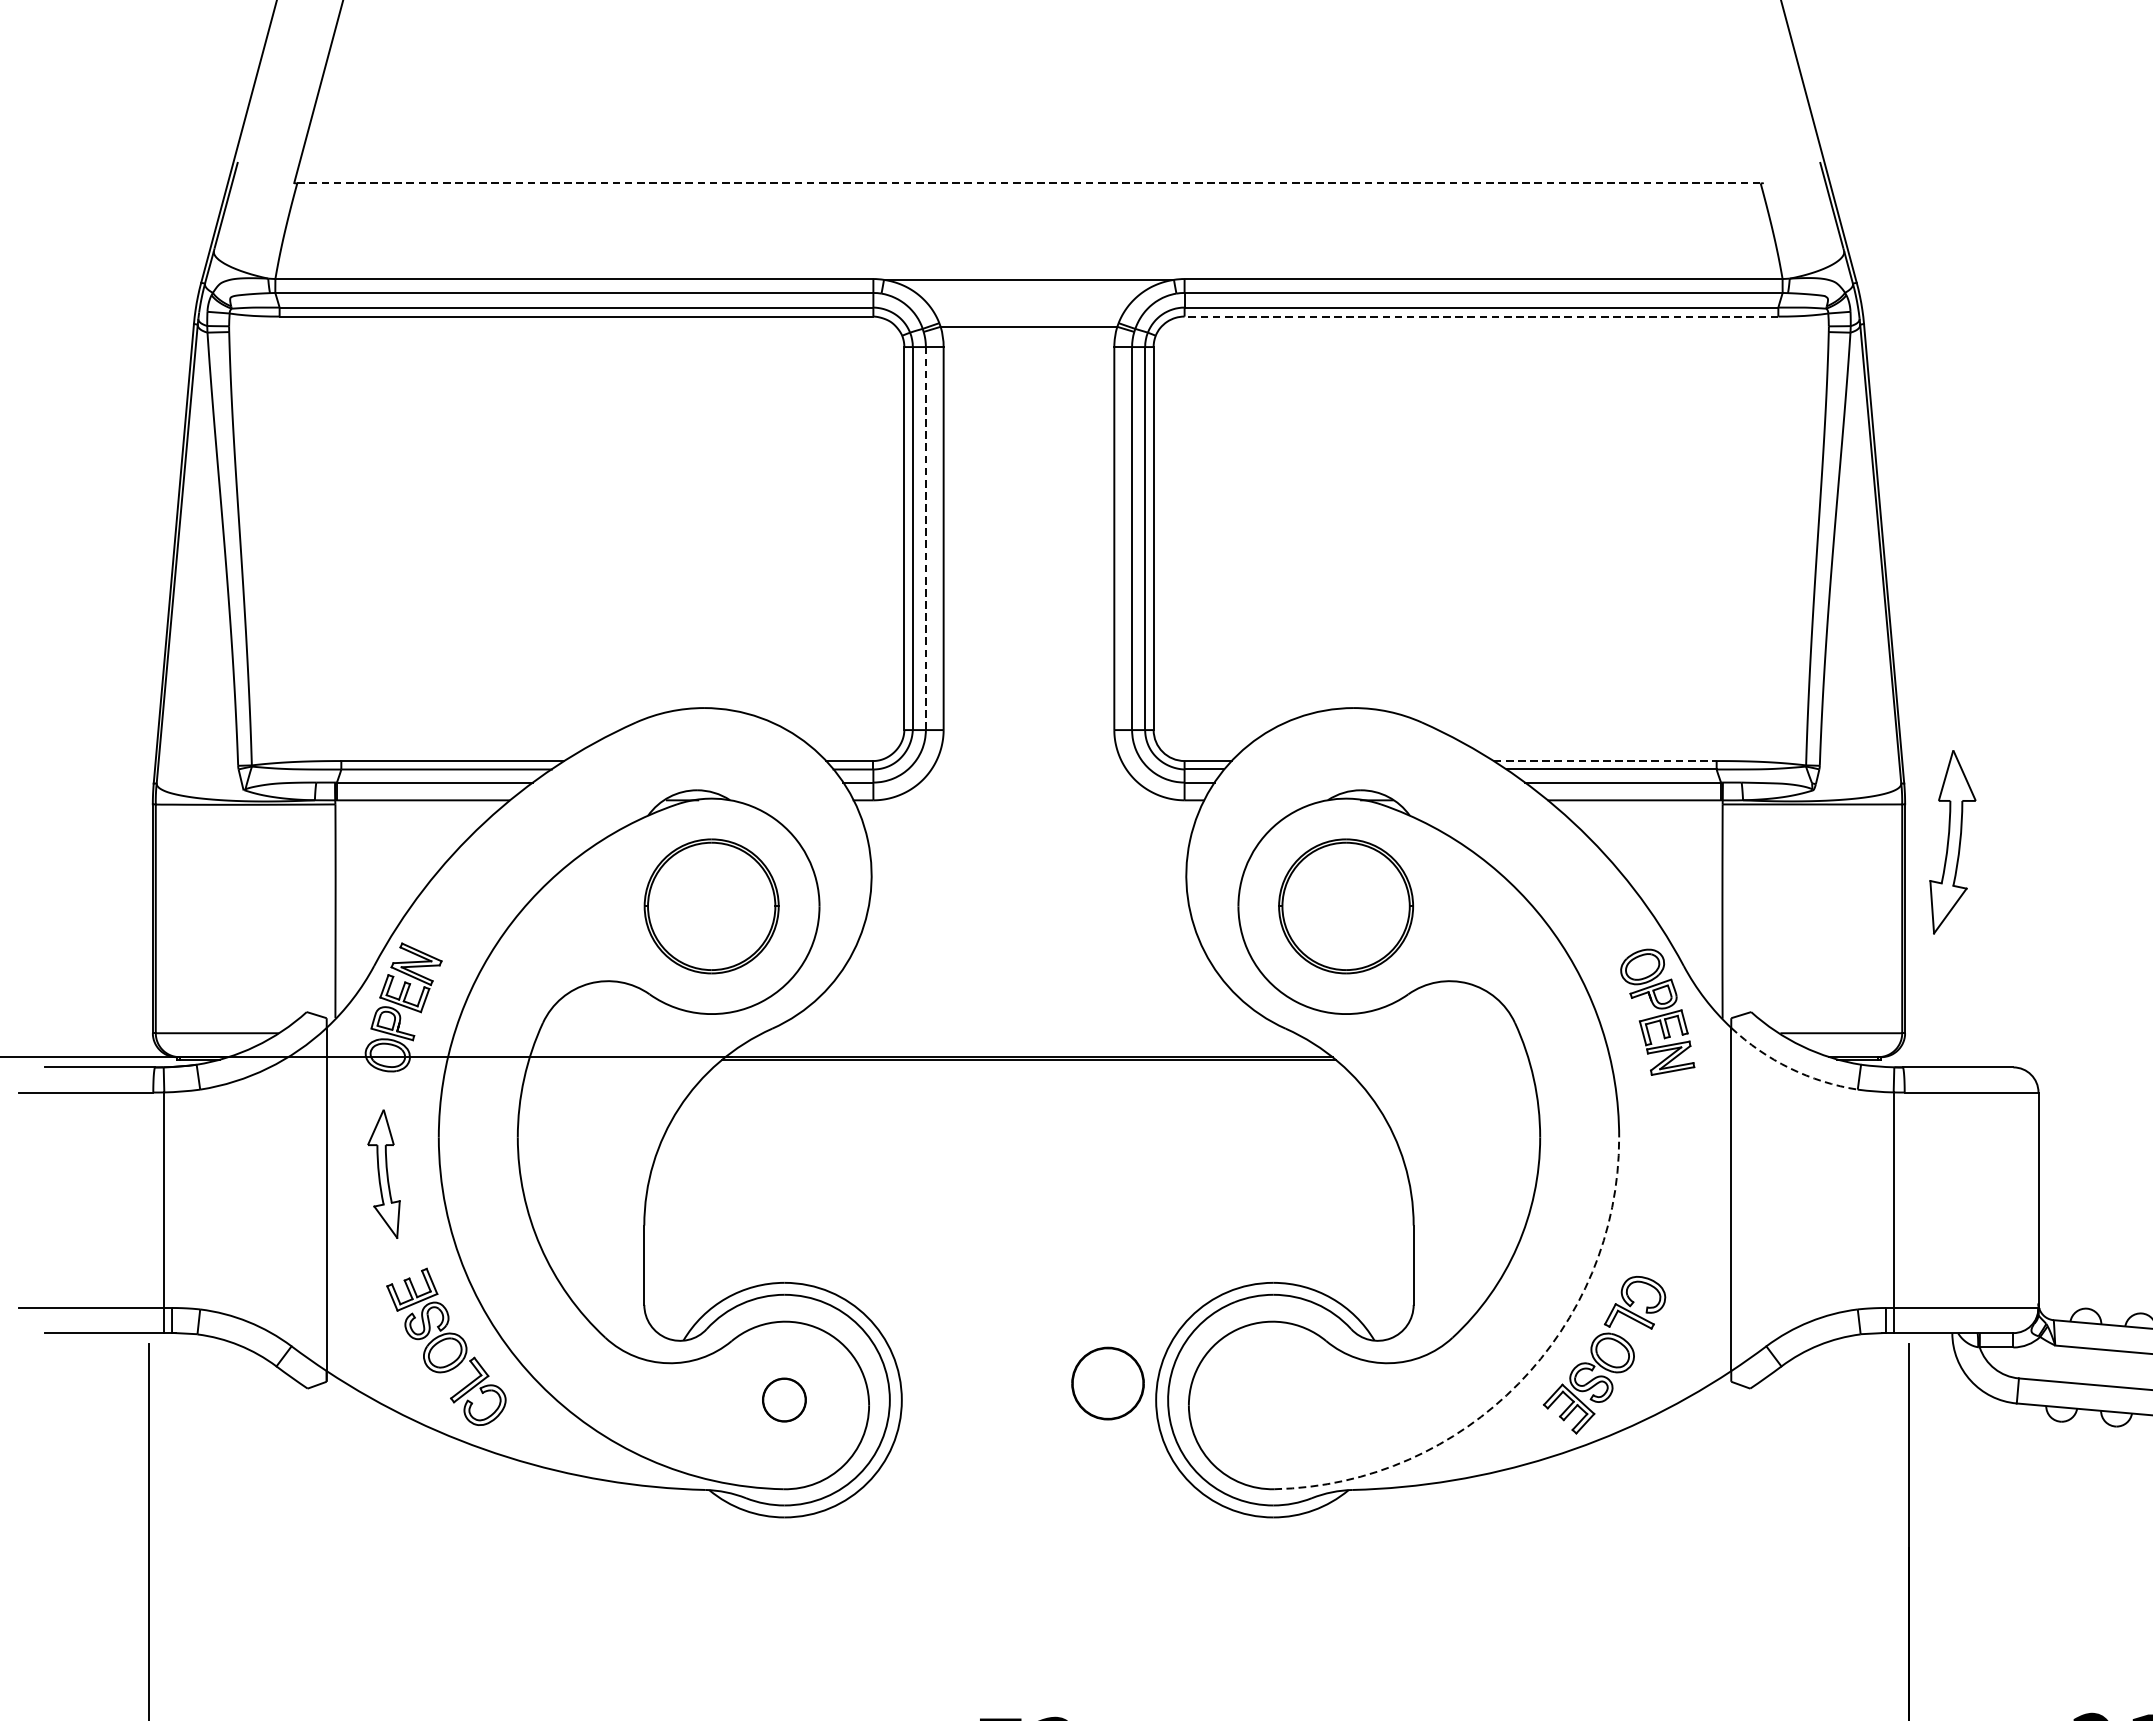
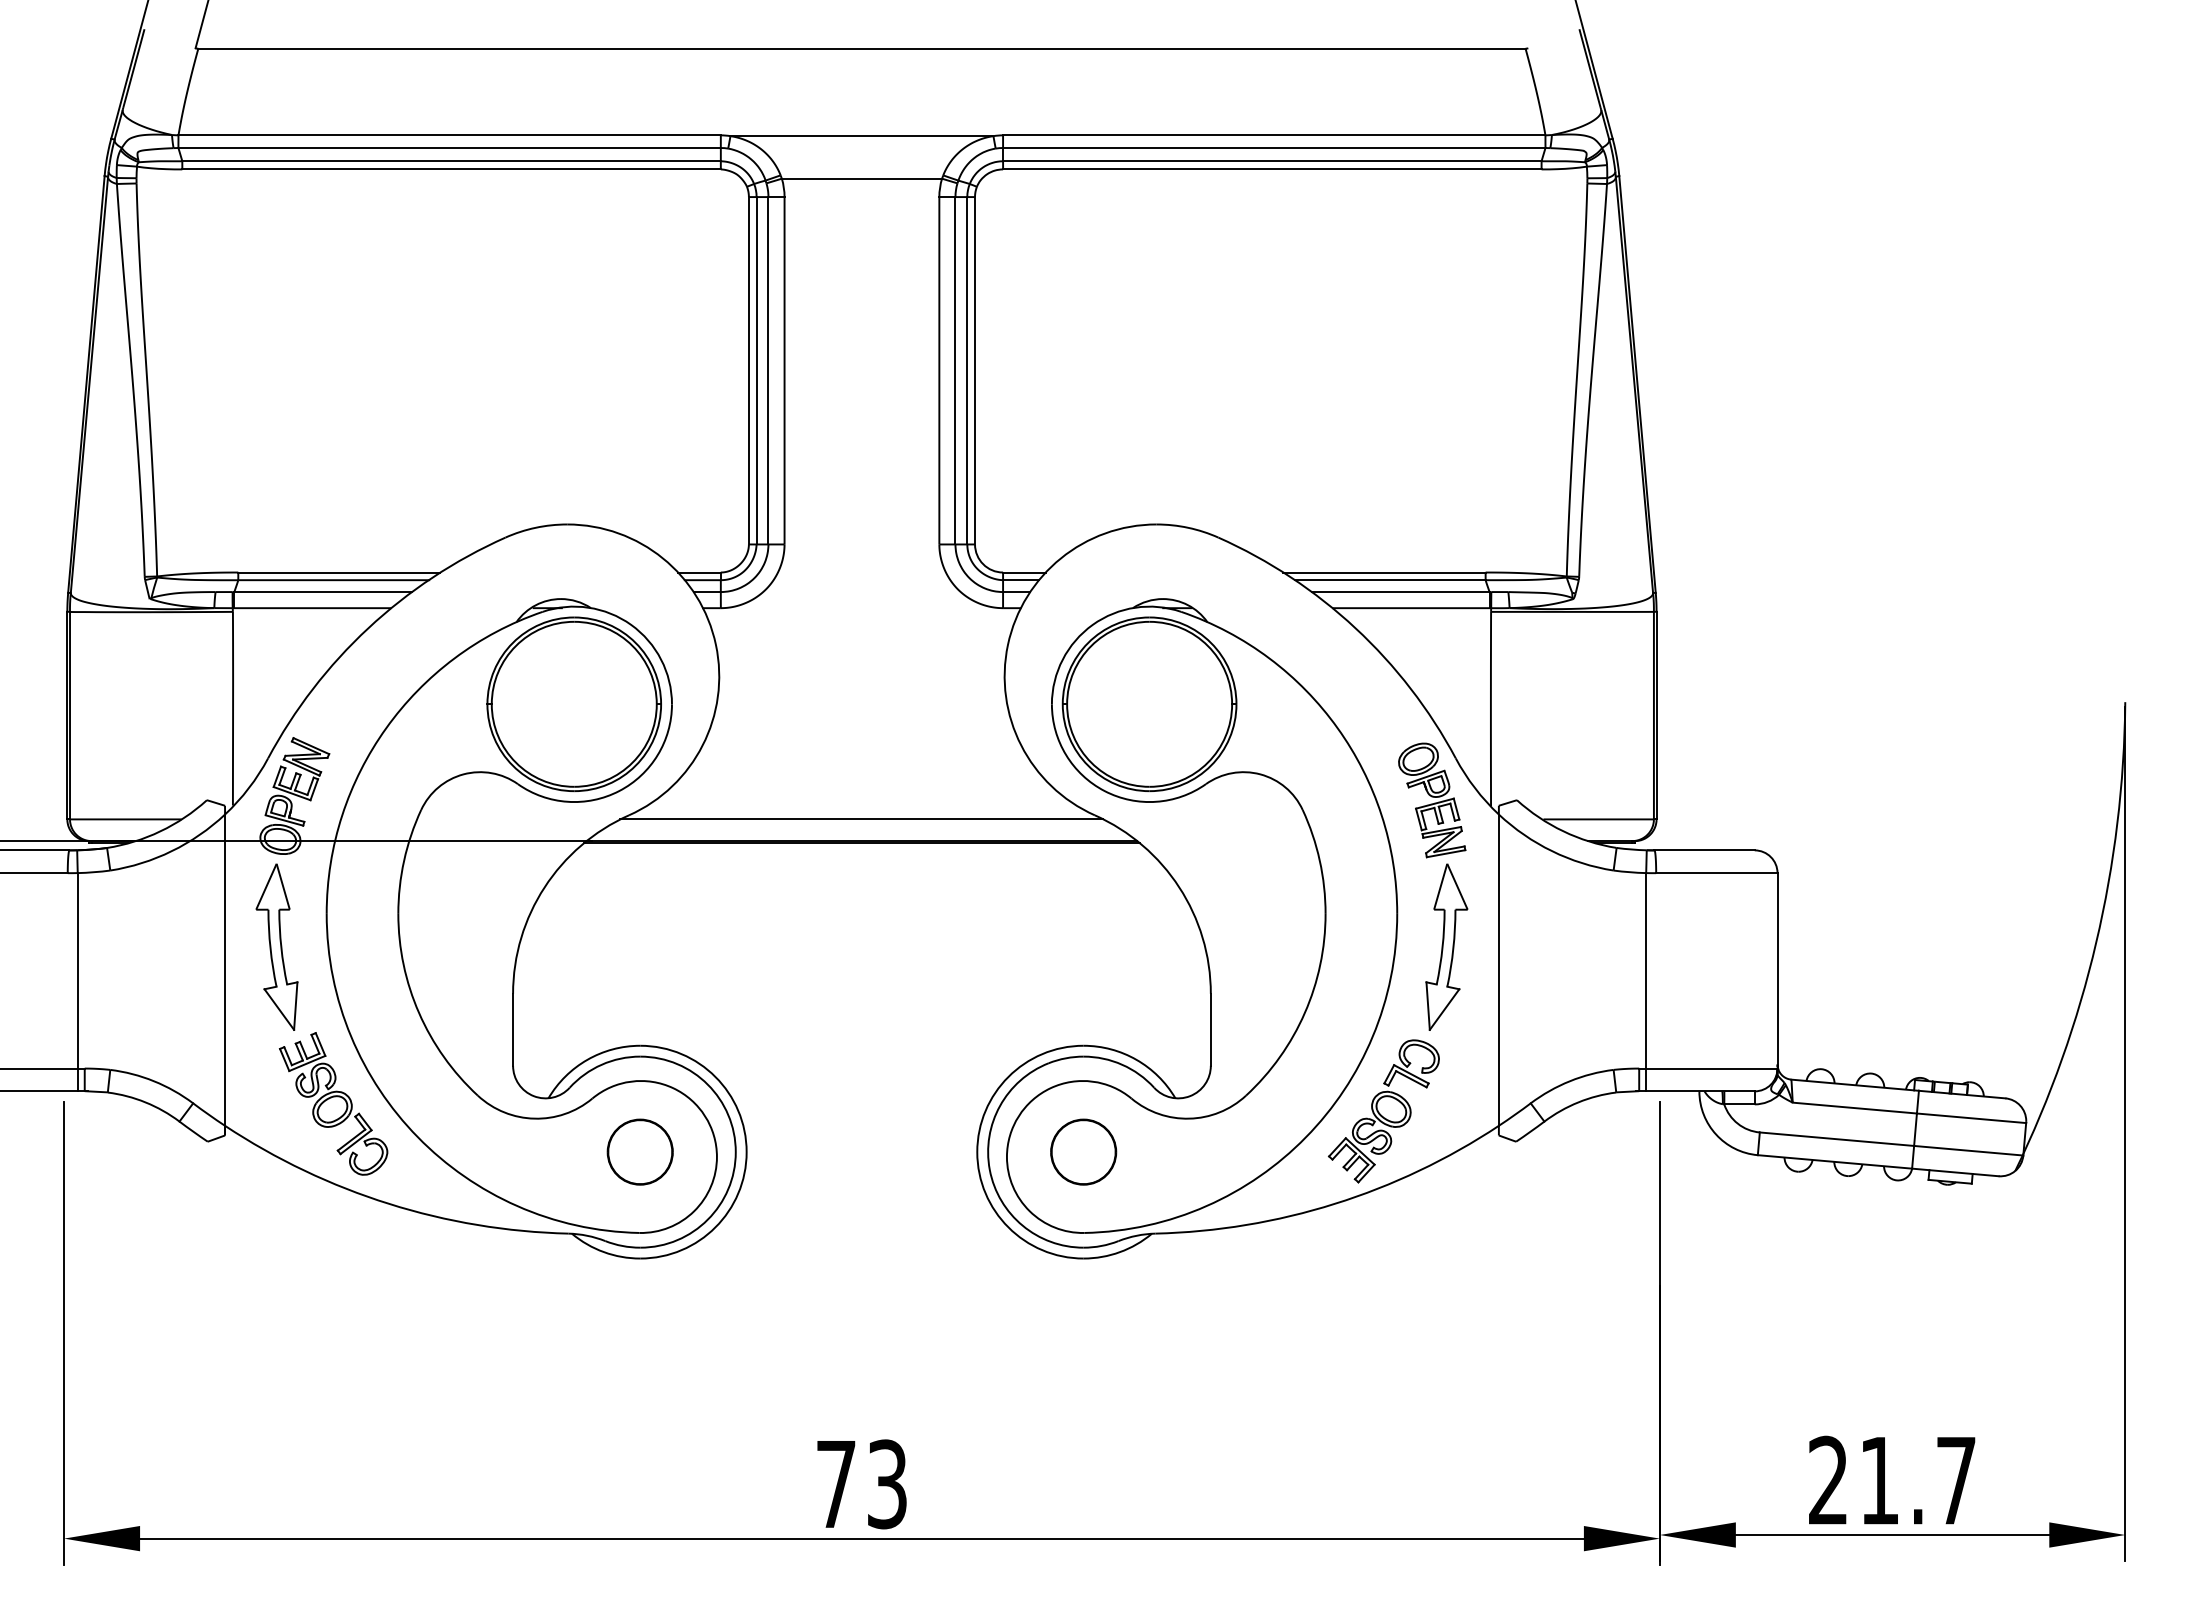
line: (1028, 183) -> (861, 48), dashed -> solid
line: (1480, 316) -> (1271, 169), dashed -> solid
line: (925, 538) -> (768, 370), dashed -> solid
line: (1606, 761) -> (1385, 572), dashed -> solid
part: (1952, 841) -> (1446, 946), moved
part: (710, 906) -> (573, 704), size x1.43
part: (1346, 906) -> (1149, 704), size x1.43
line: (1028, 1033) -> (861, 819), added
arc: (1790, 1068) -> (1552, 851), dashed -> solid
part: (383, 1173) -> (276, 946), size x1.43
part: (1107, 1382) -> (1083, 1151), moved
arc: (1519, 1383) -> (1306, 1137), dashed -> solid
part: (783, 1399) -> (639, 1151), size x1.67

